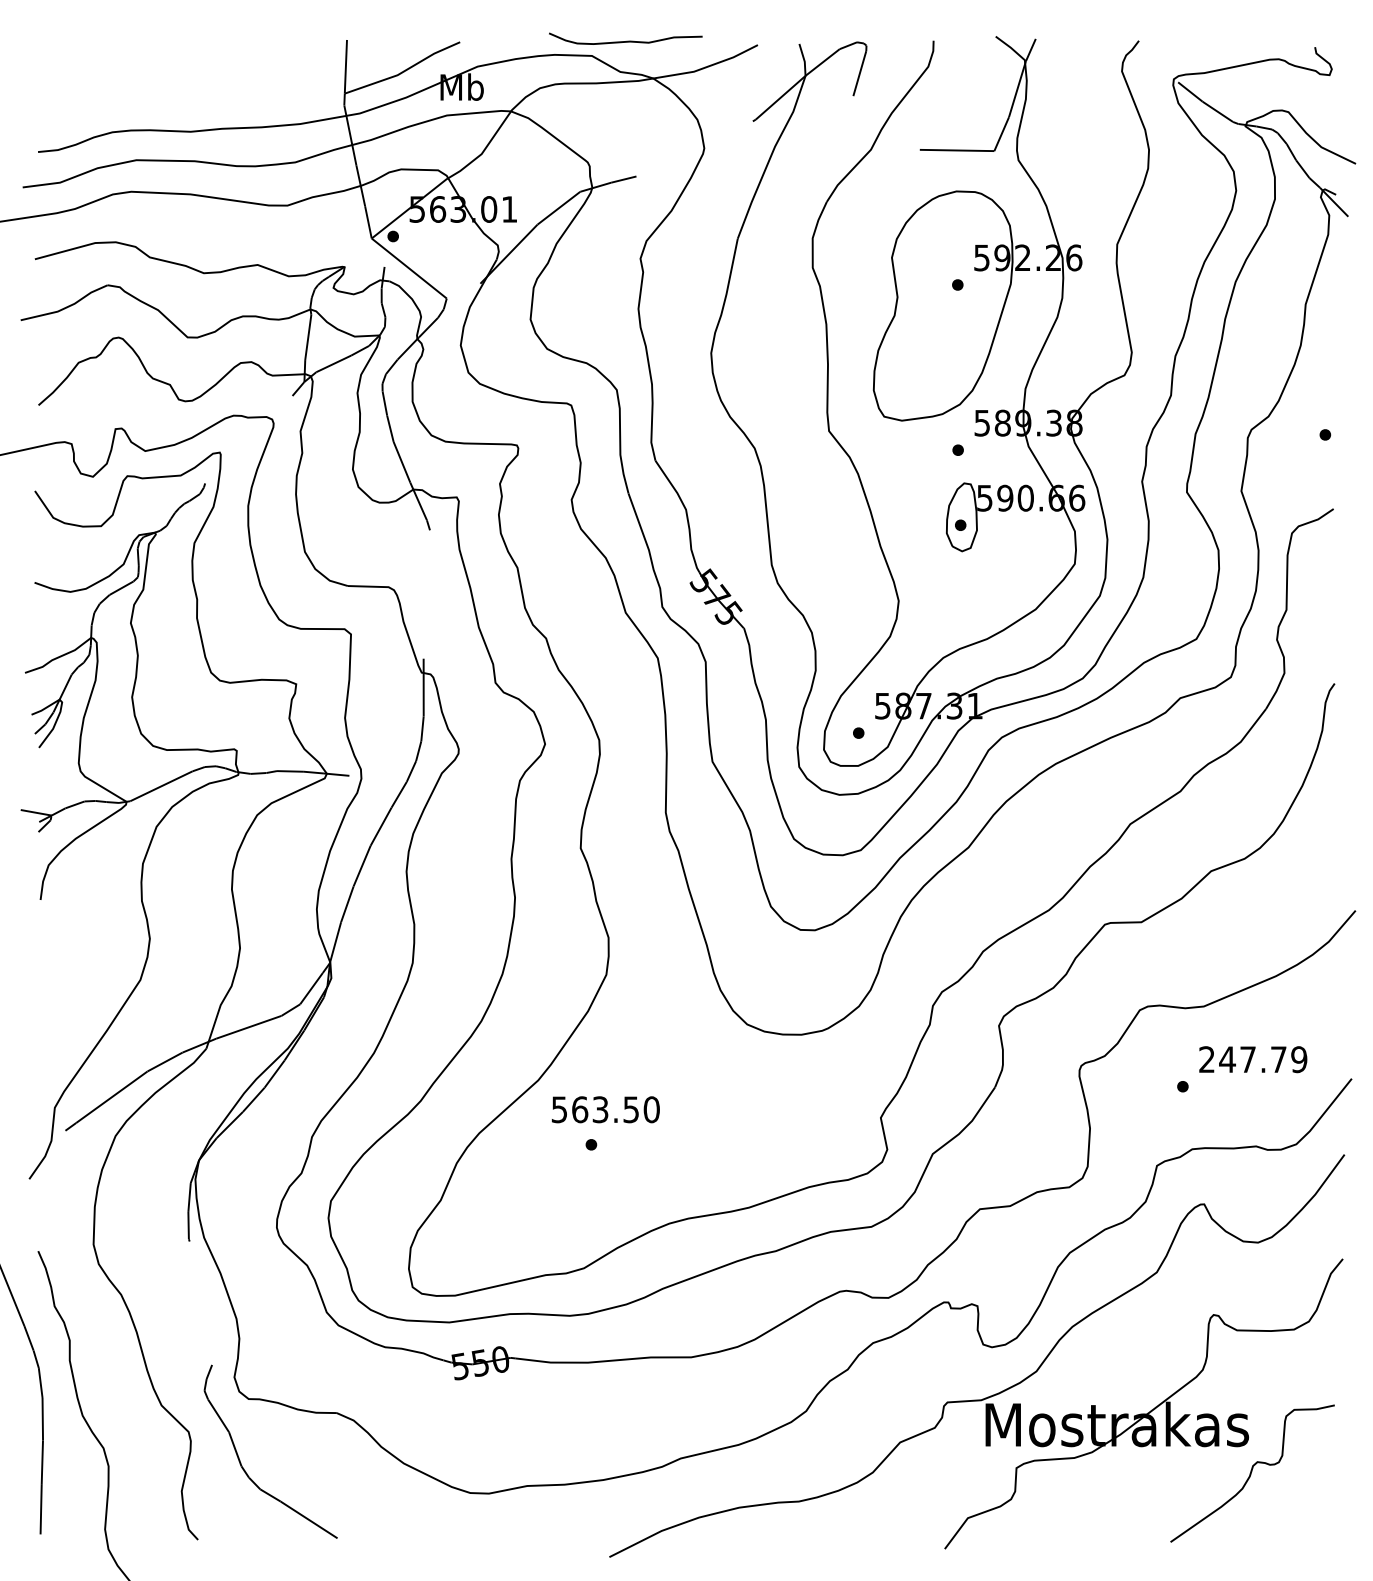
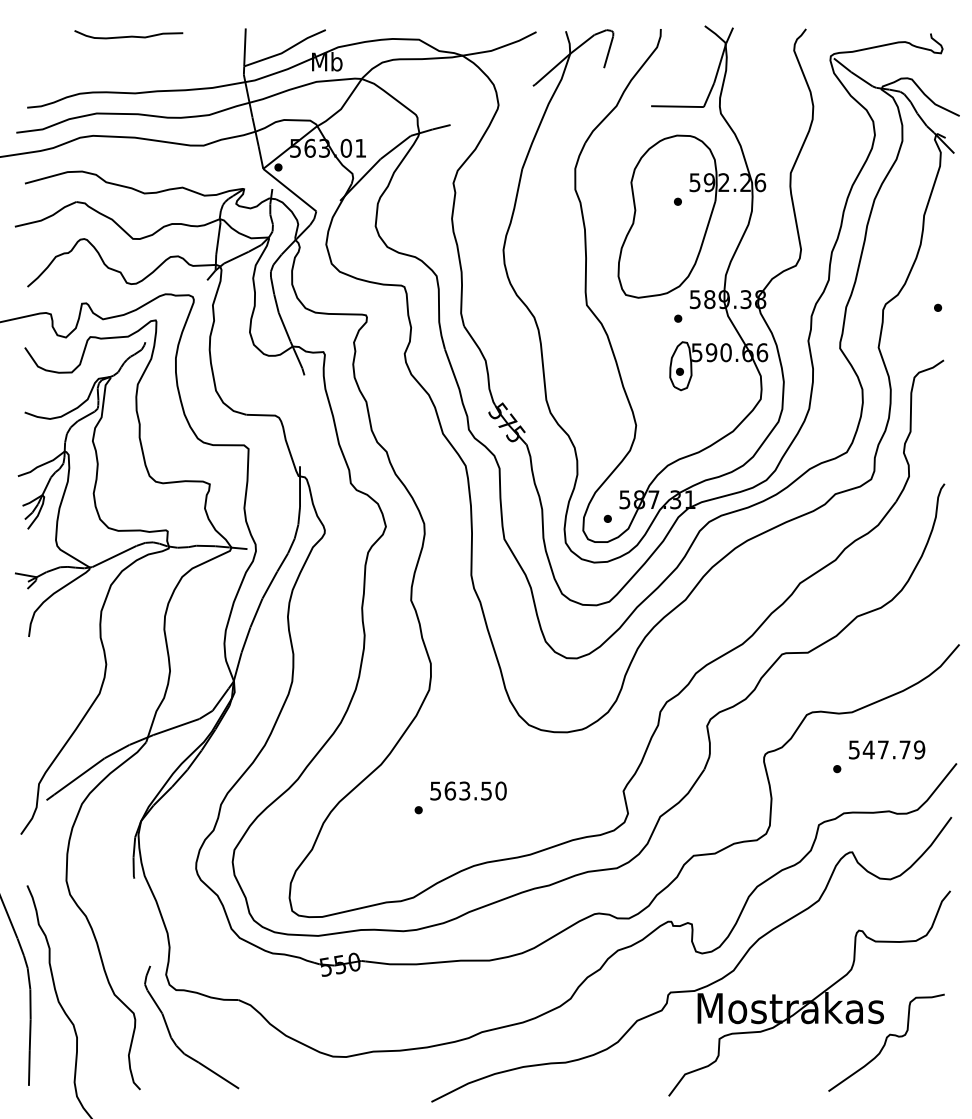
curve: (626, 40) -> (129, 35), moved
text: (1206, 1059) -> (853, 749), 247.79 -> 547.79
text: (605, 1109) -> (468, 790), moved

